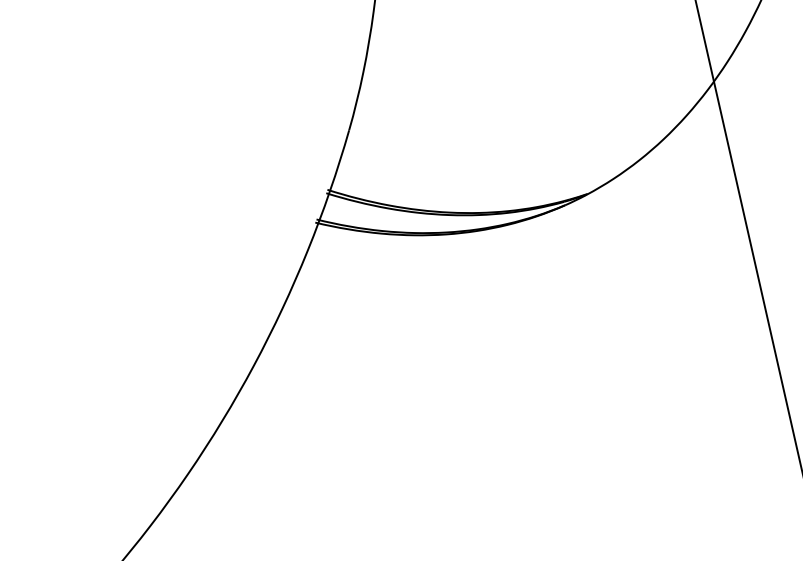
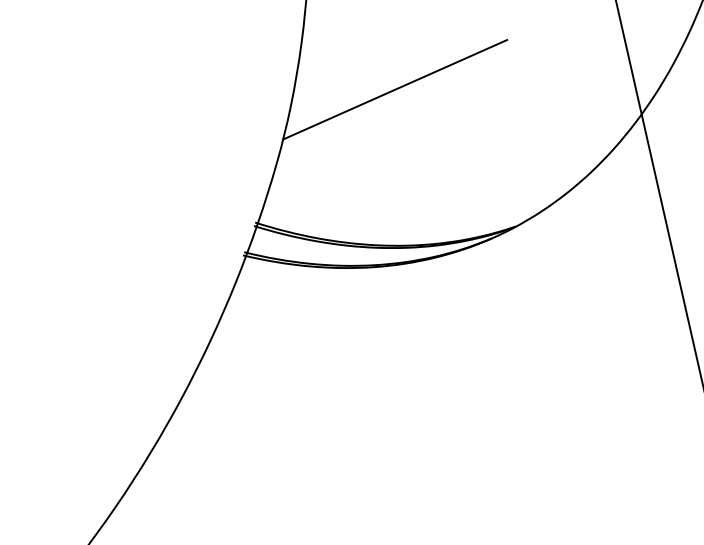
line: (467, 56) -> (395, 89), added

